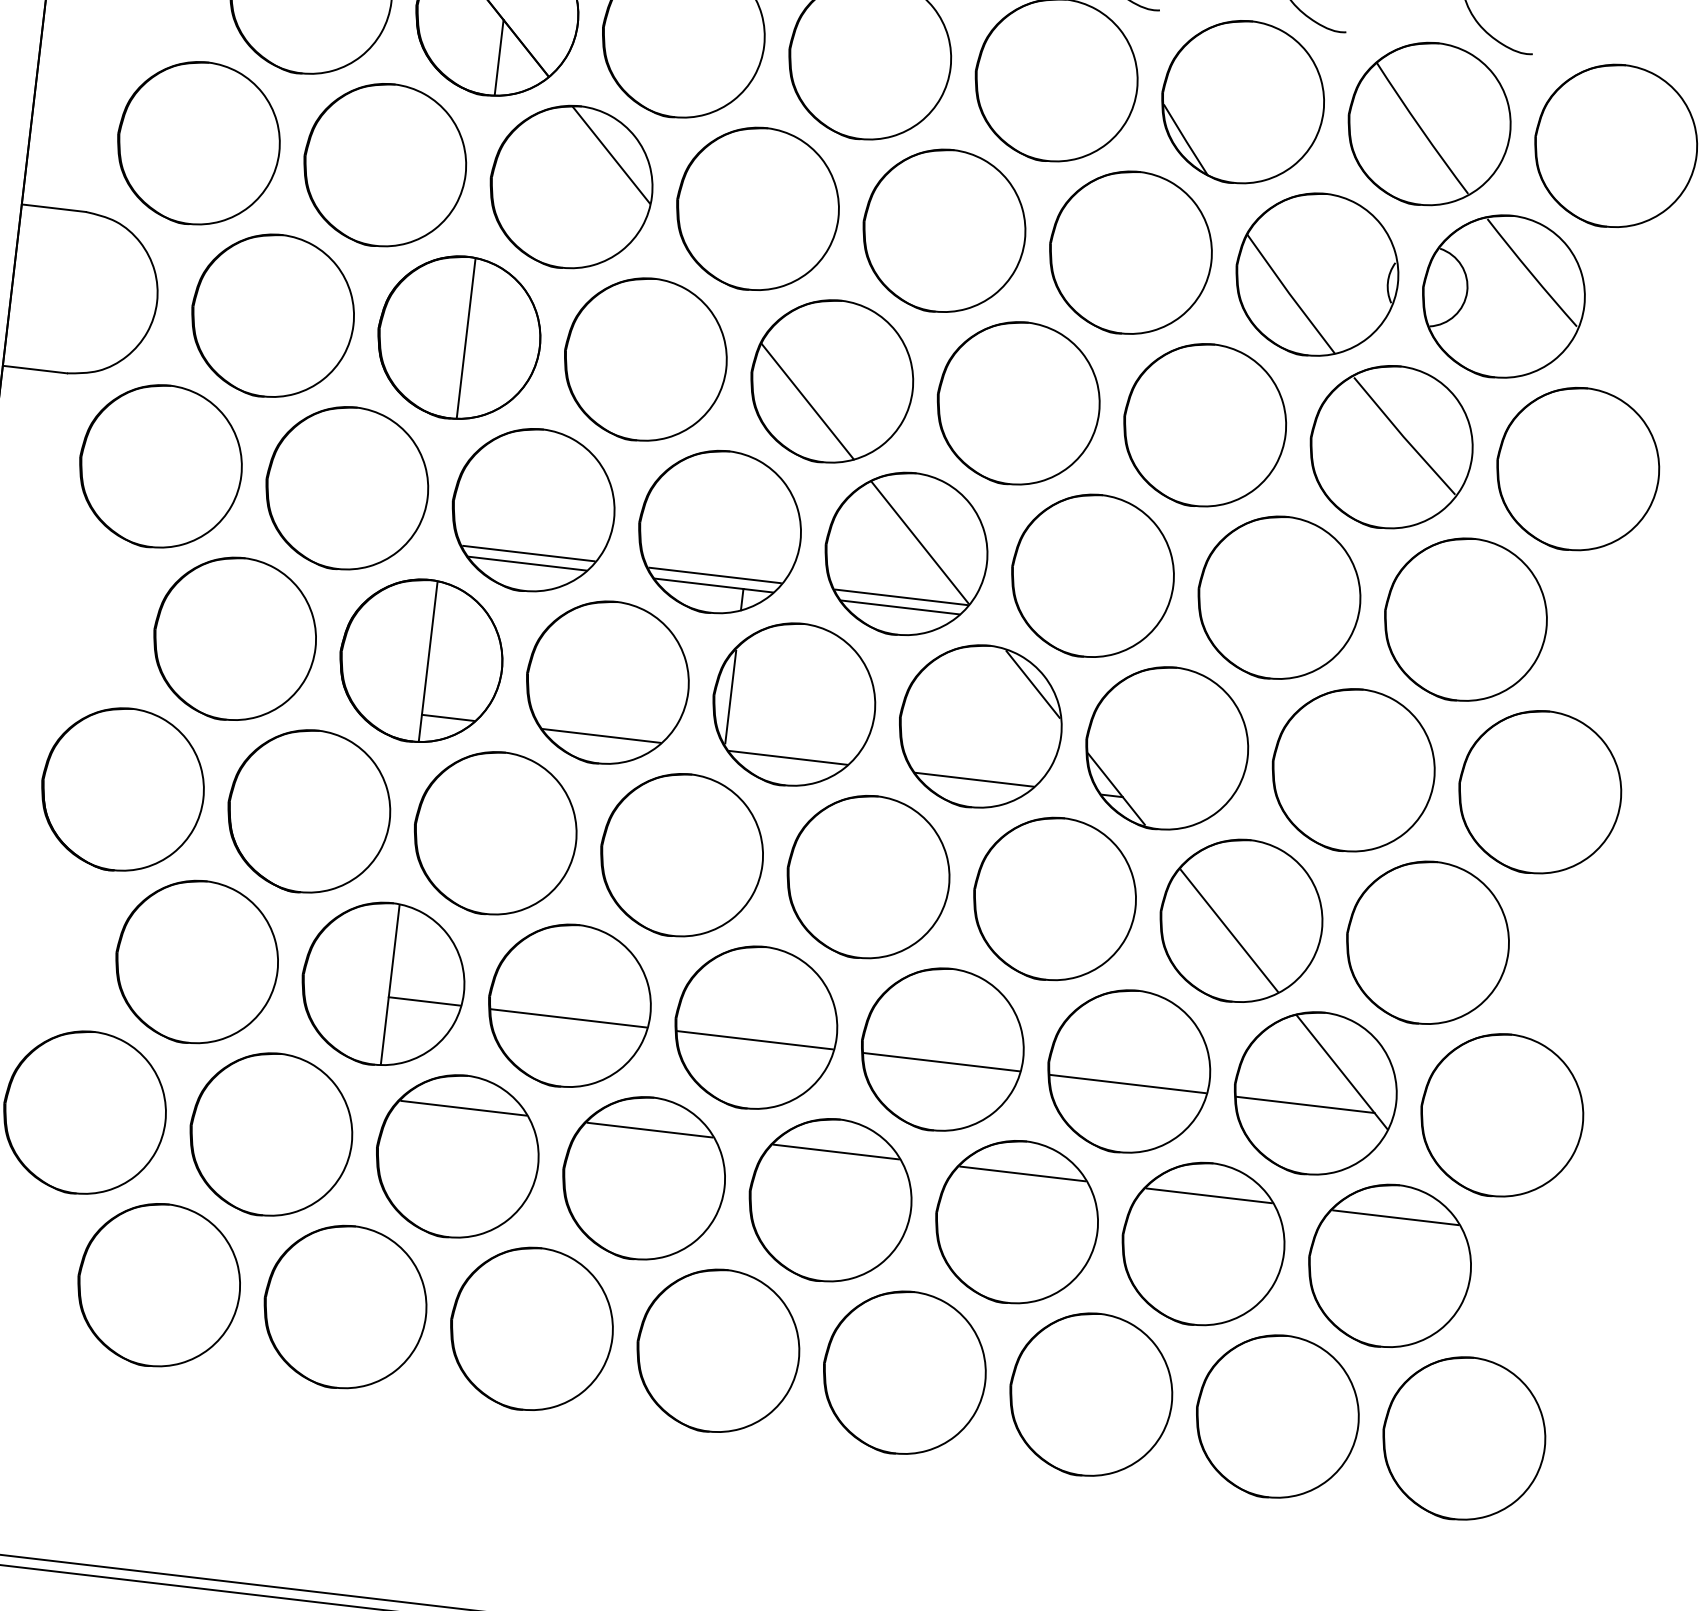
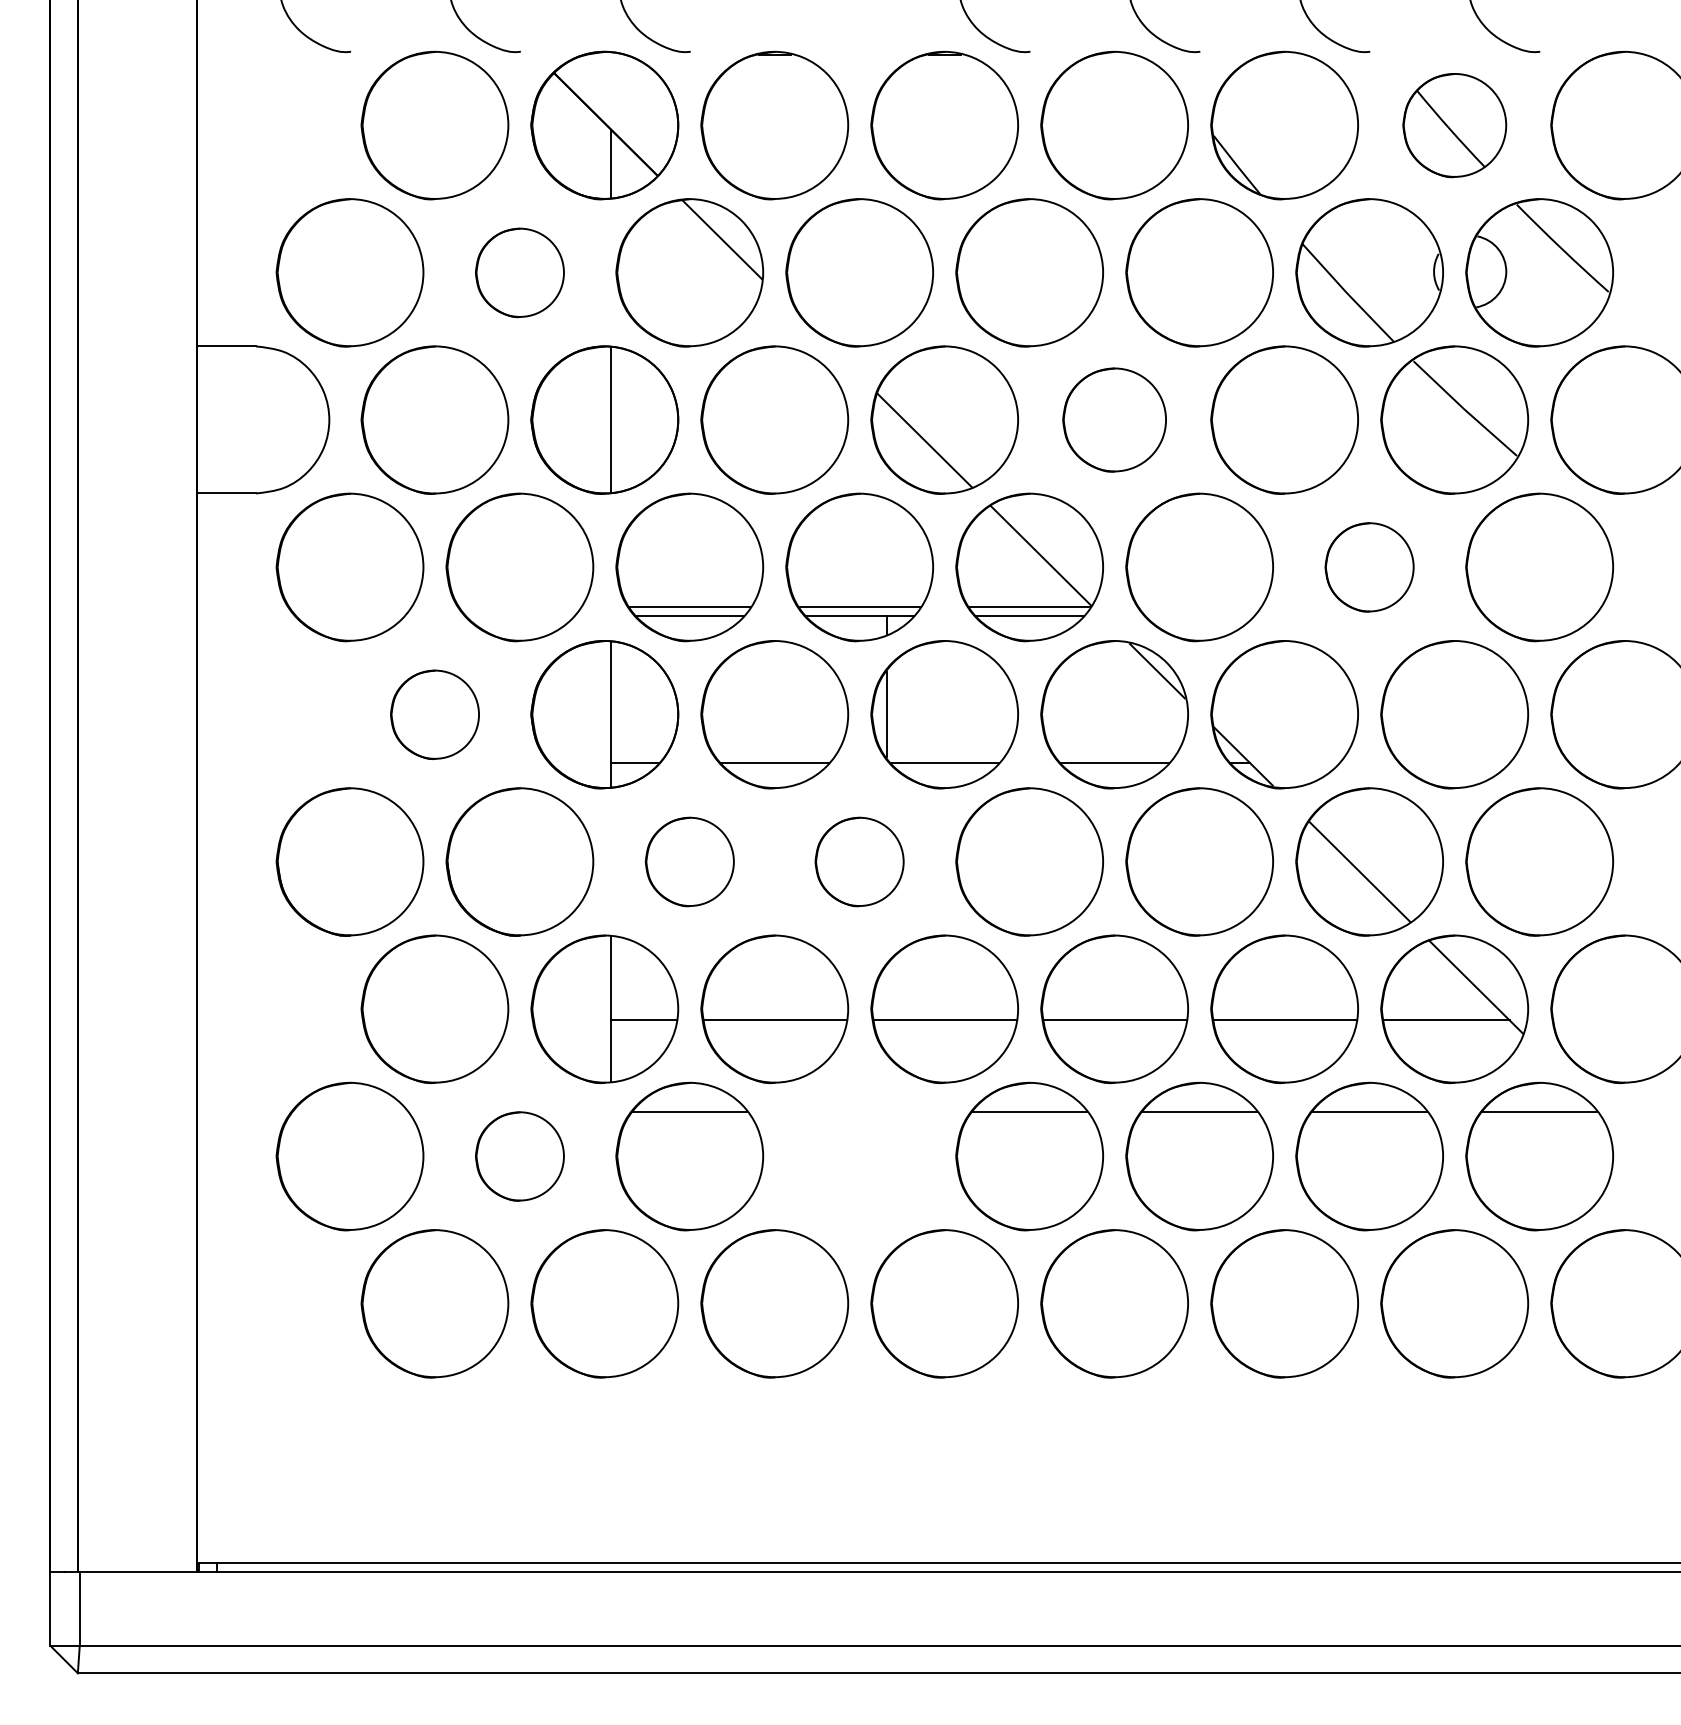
part: (1429, 124) -> (1454, 125), size x0.7
part: (384, 164) -> (519, 272), size x0.6
part: (1018, 402) -> (1114, 419), size x0.7
part: (1279, 598) -> (1369, 567), size x0.6
part: (234, 638) -> (434, 714), size x0.6
part: (495, 832) -> (689, 861), size x0.6
part: (681, 854) -> (859, 861), size x0.6
part: (270, 1134) -> (519, 1156), size x0.6
part: (643, 1178) -> (859, 1156), removed

